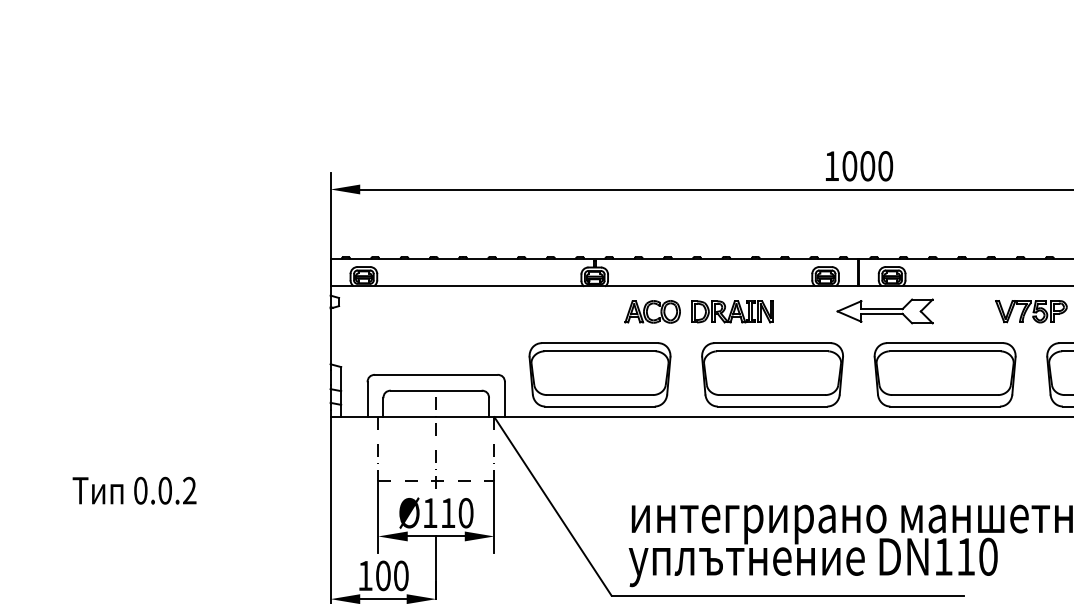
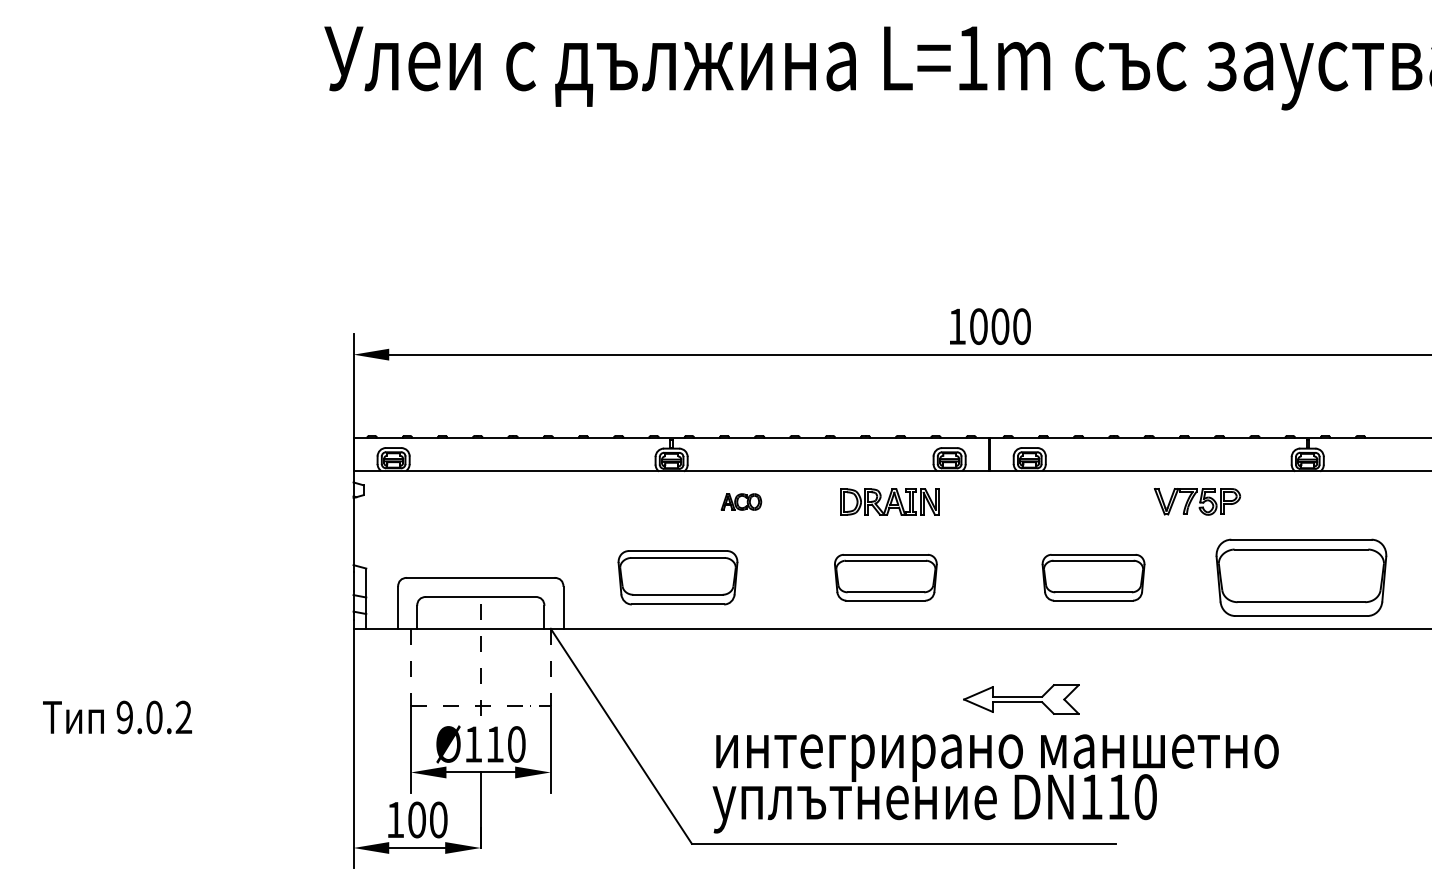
part: (652, 311) -> (741, 501), size x0.6
part: (732, 311) -> (889, 501), moved
part: (885, 311) -> (1021, 699), moved
part: (599, 374) -> (677, 577), size x0.7
part: (772, 374) -> (885, 577), size x0.6
part: (945, 374) -> (1093, 577), size x0.6
text: (140, 490) -> (124, 717), 0.0.2 -> 9.0.2

